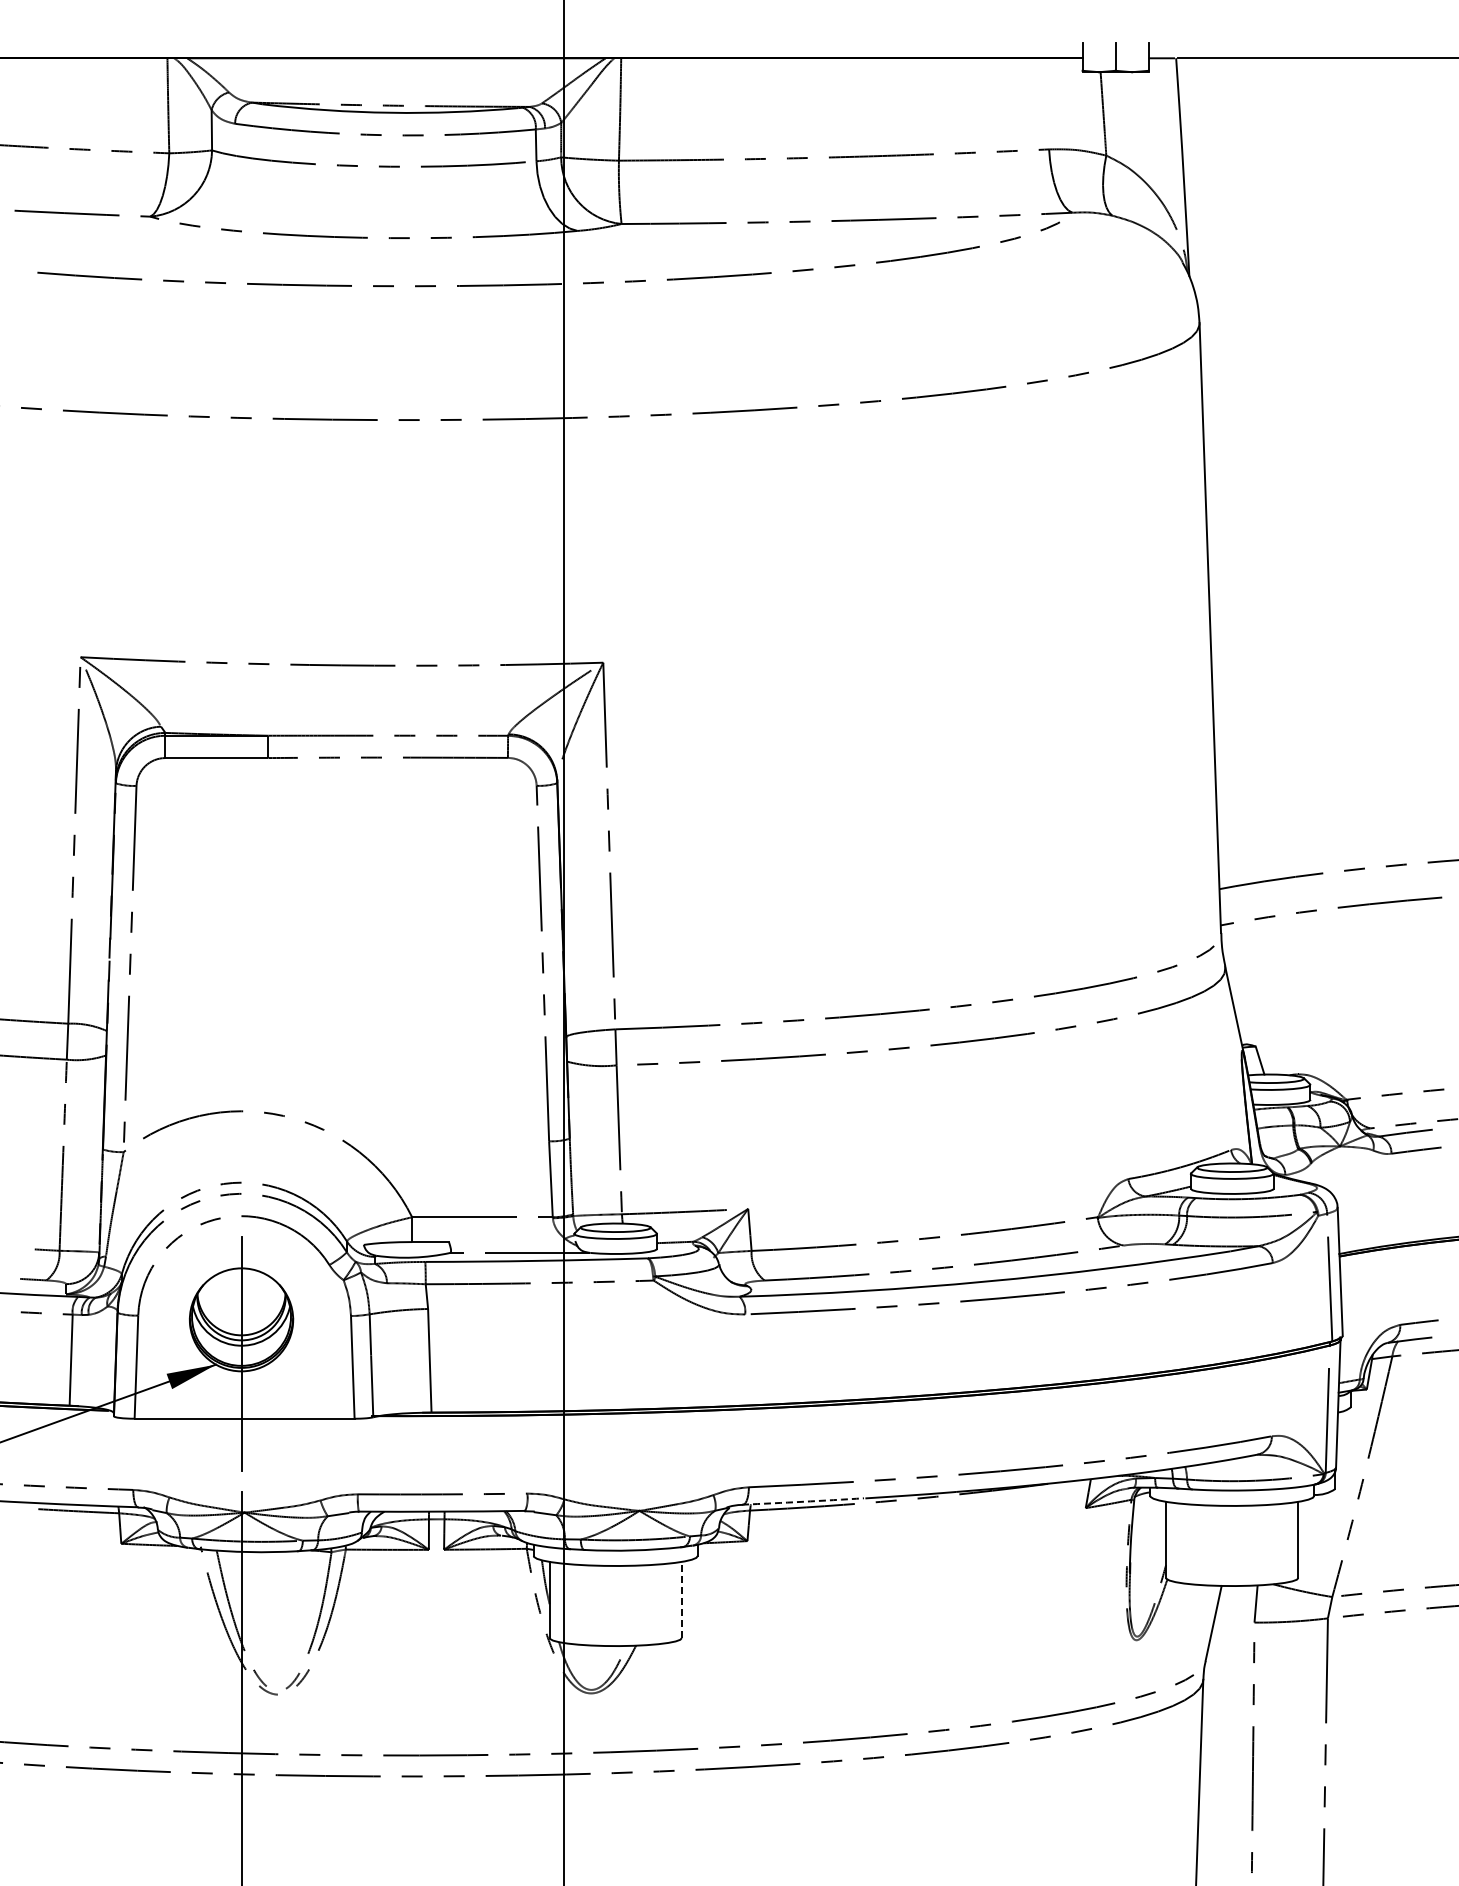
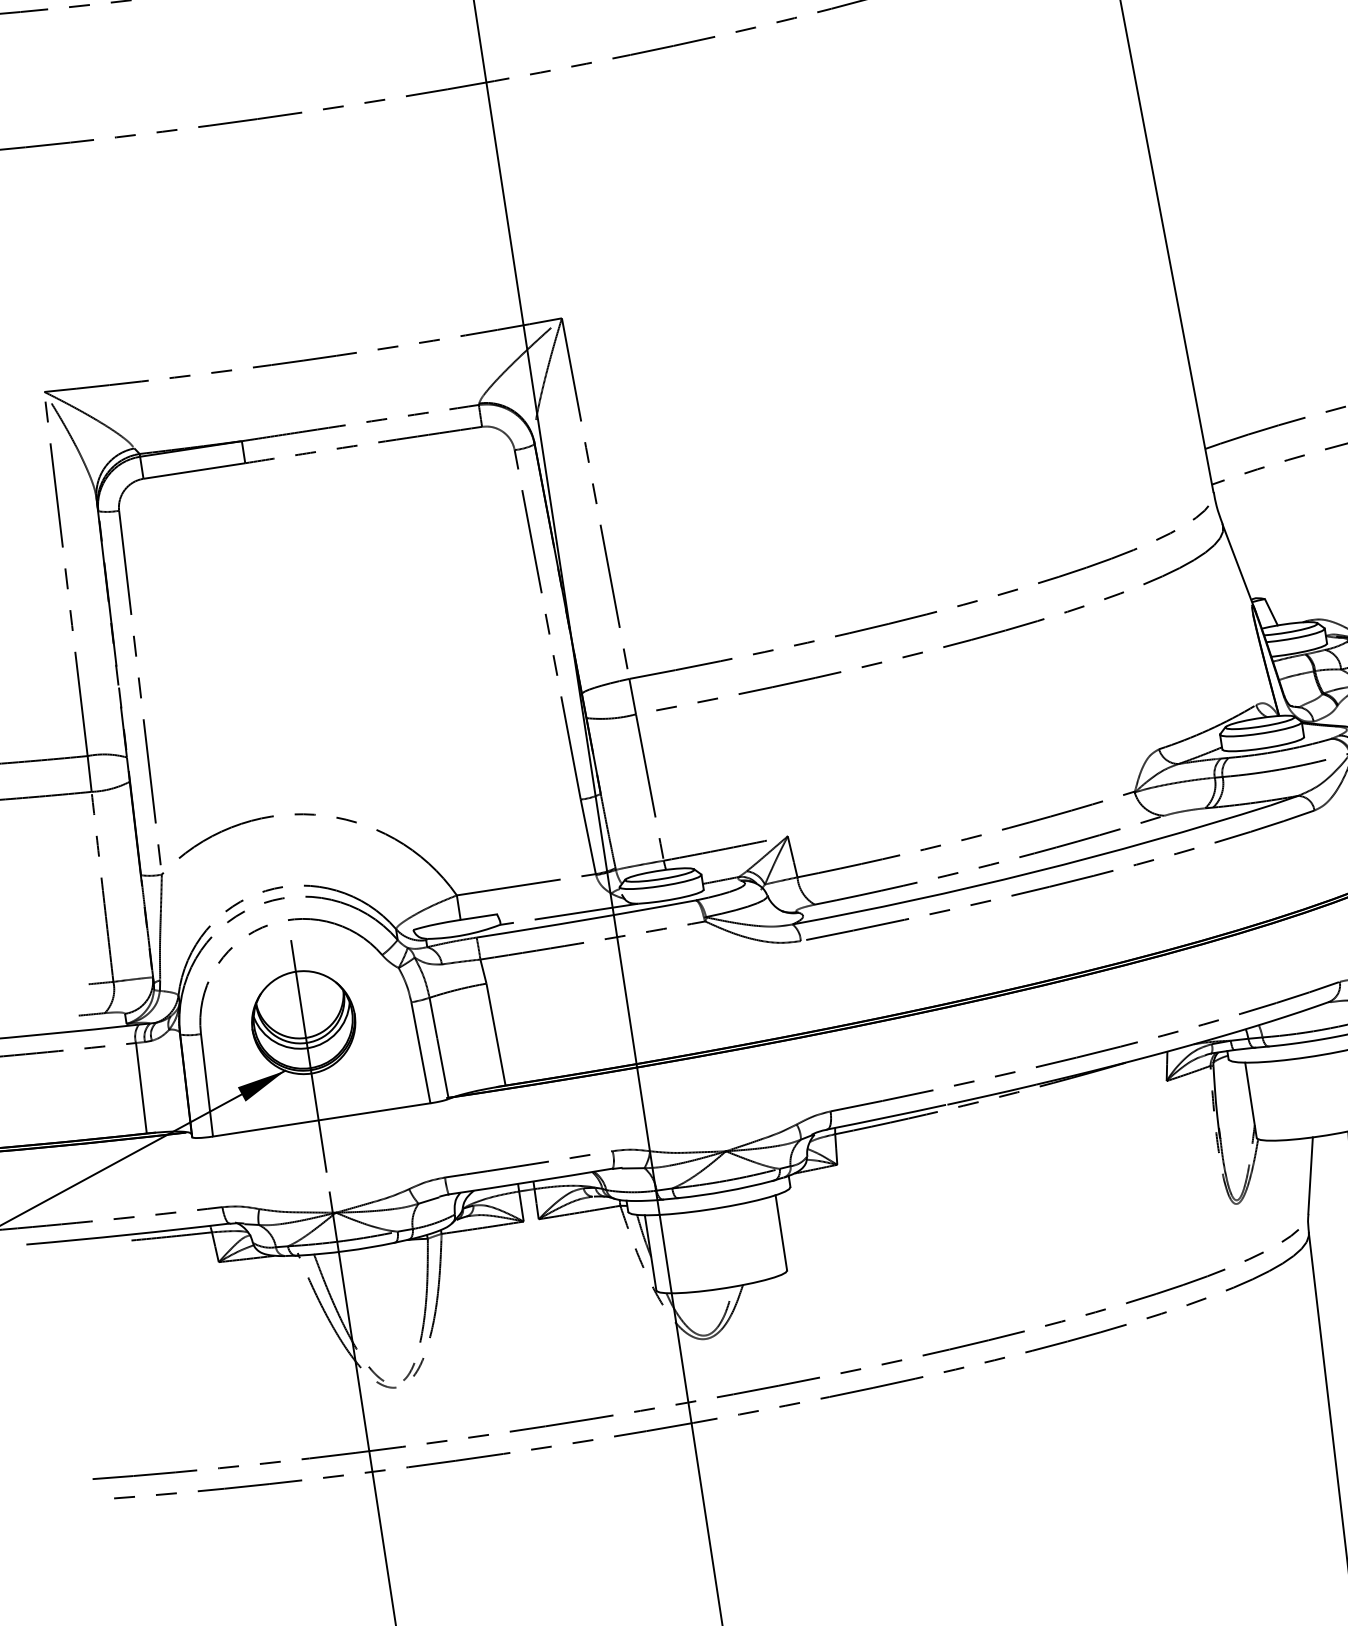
arc: (803, 1501) -> (886, 1117), dashed -> solid
line: (681, 1599) -> (780, 1232), dashed -> solid

